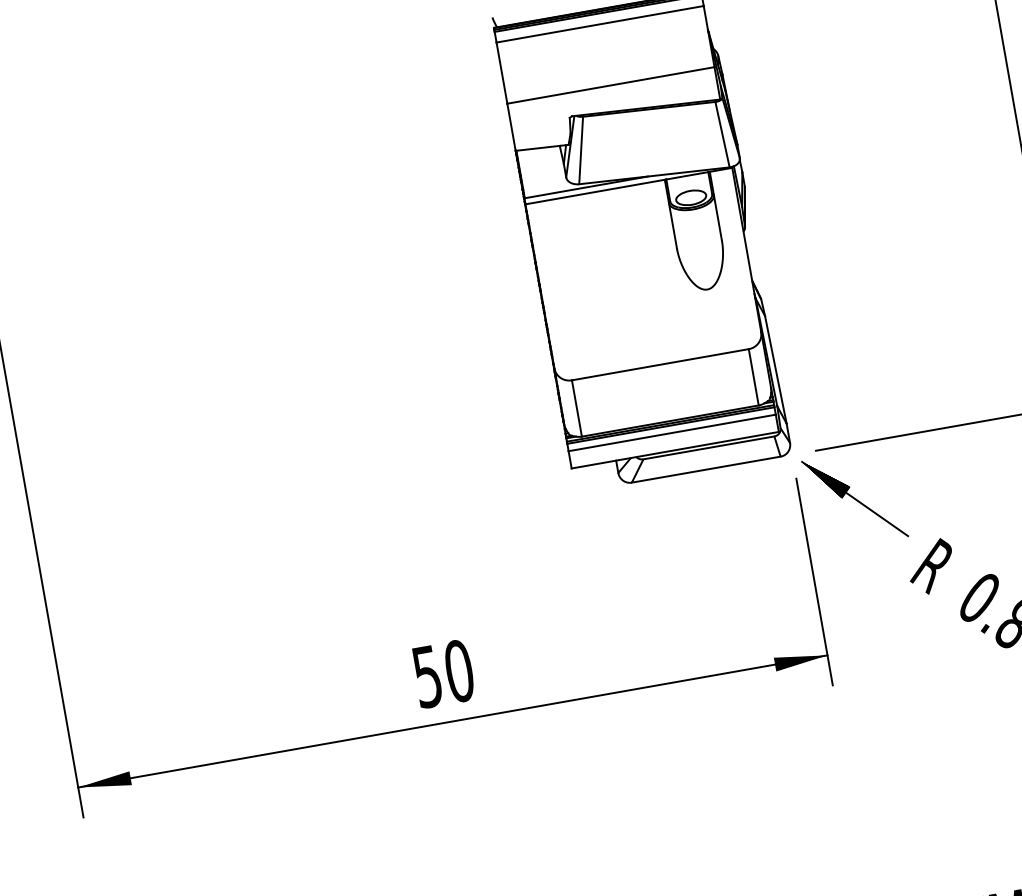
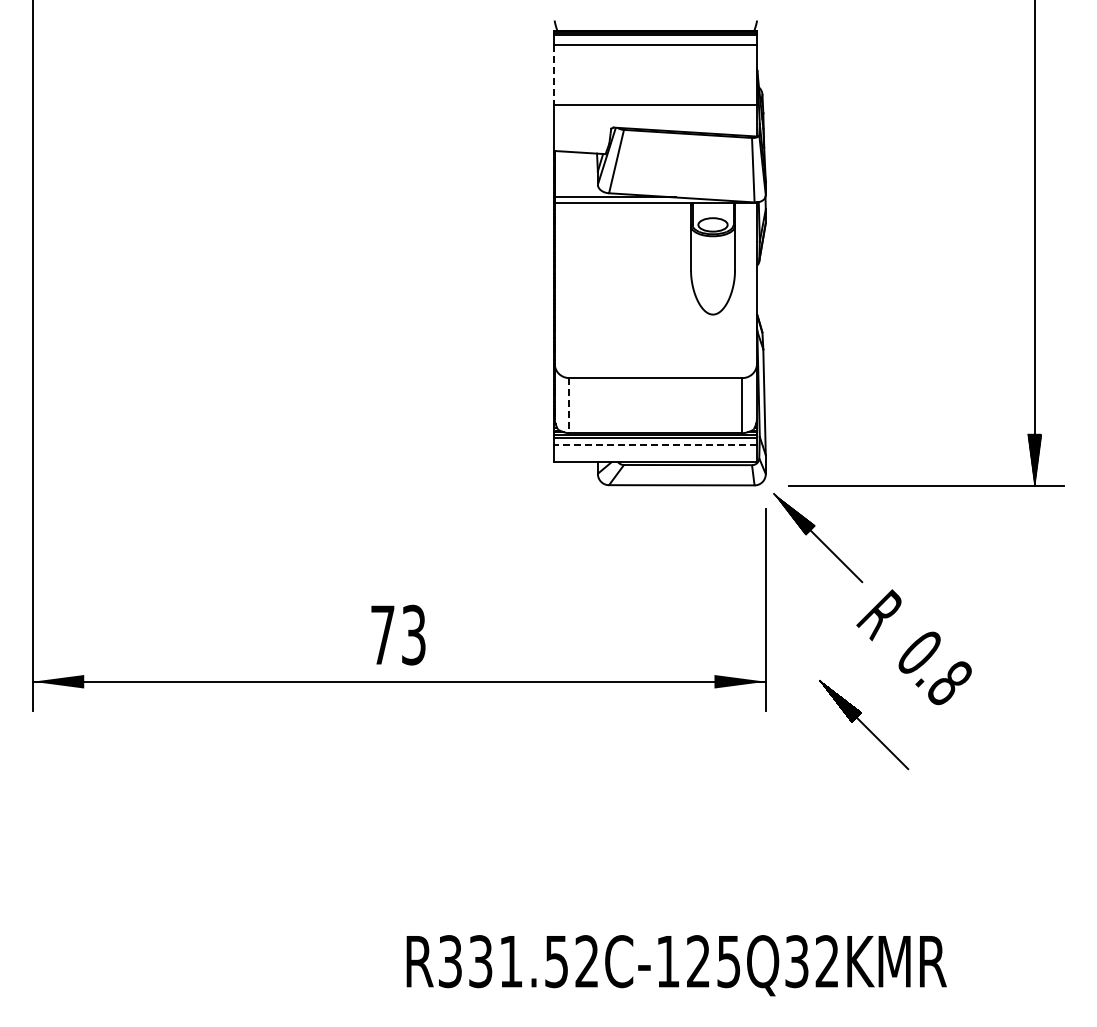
line: (502, 72) -> (554, 74), solid -> dashed
line: (577, 408) -> (569, 405), solid -> dashed
line: (671, 432) -> (655, 444), solid -> dashed
text: (443, 673) -> (398, 634), 50 -> 73
part: (936, 682) -> (864, 725), added

